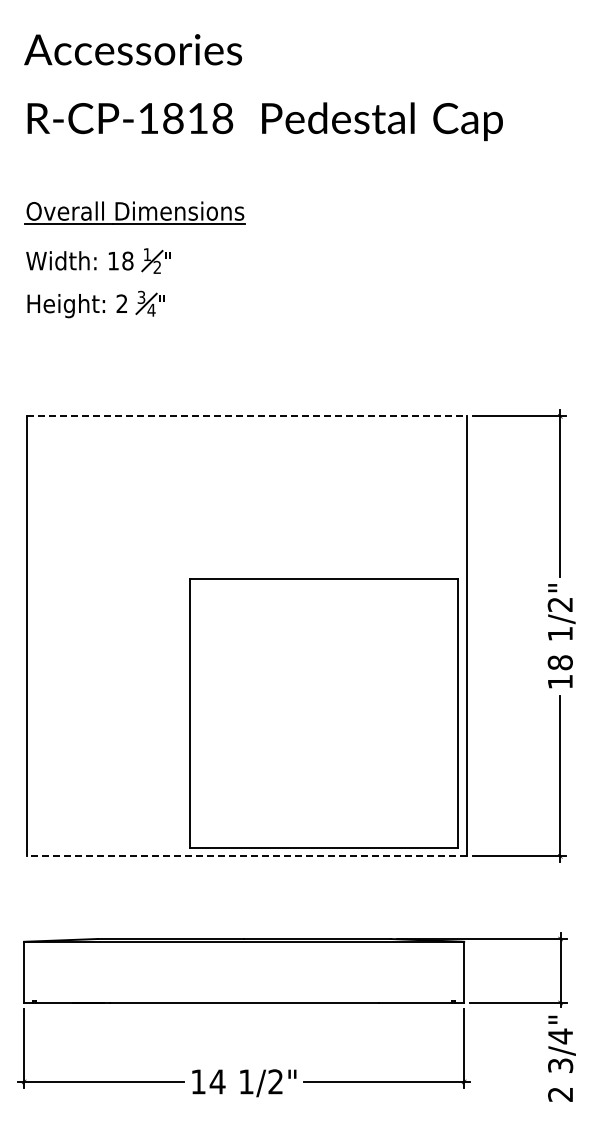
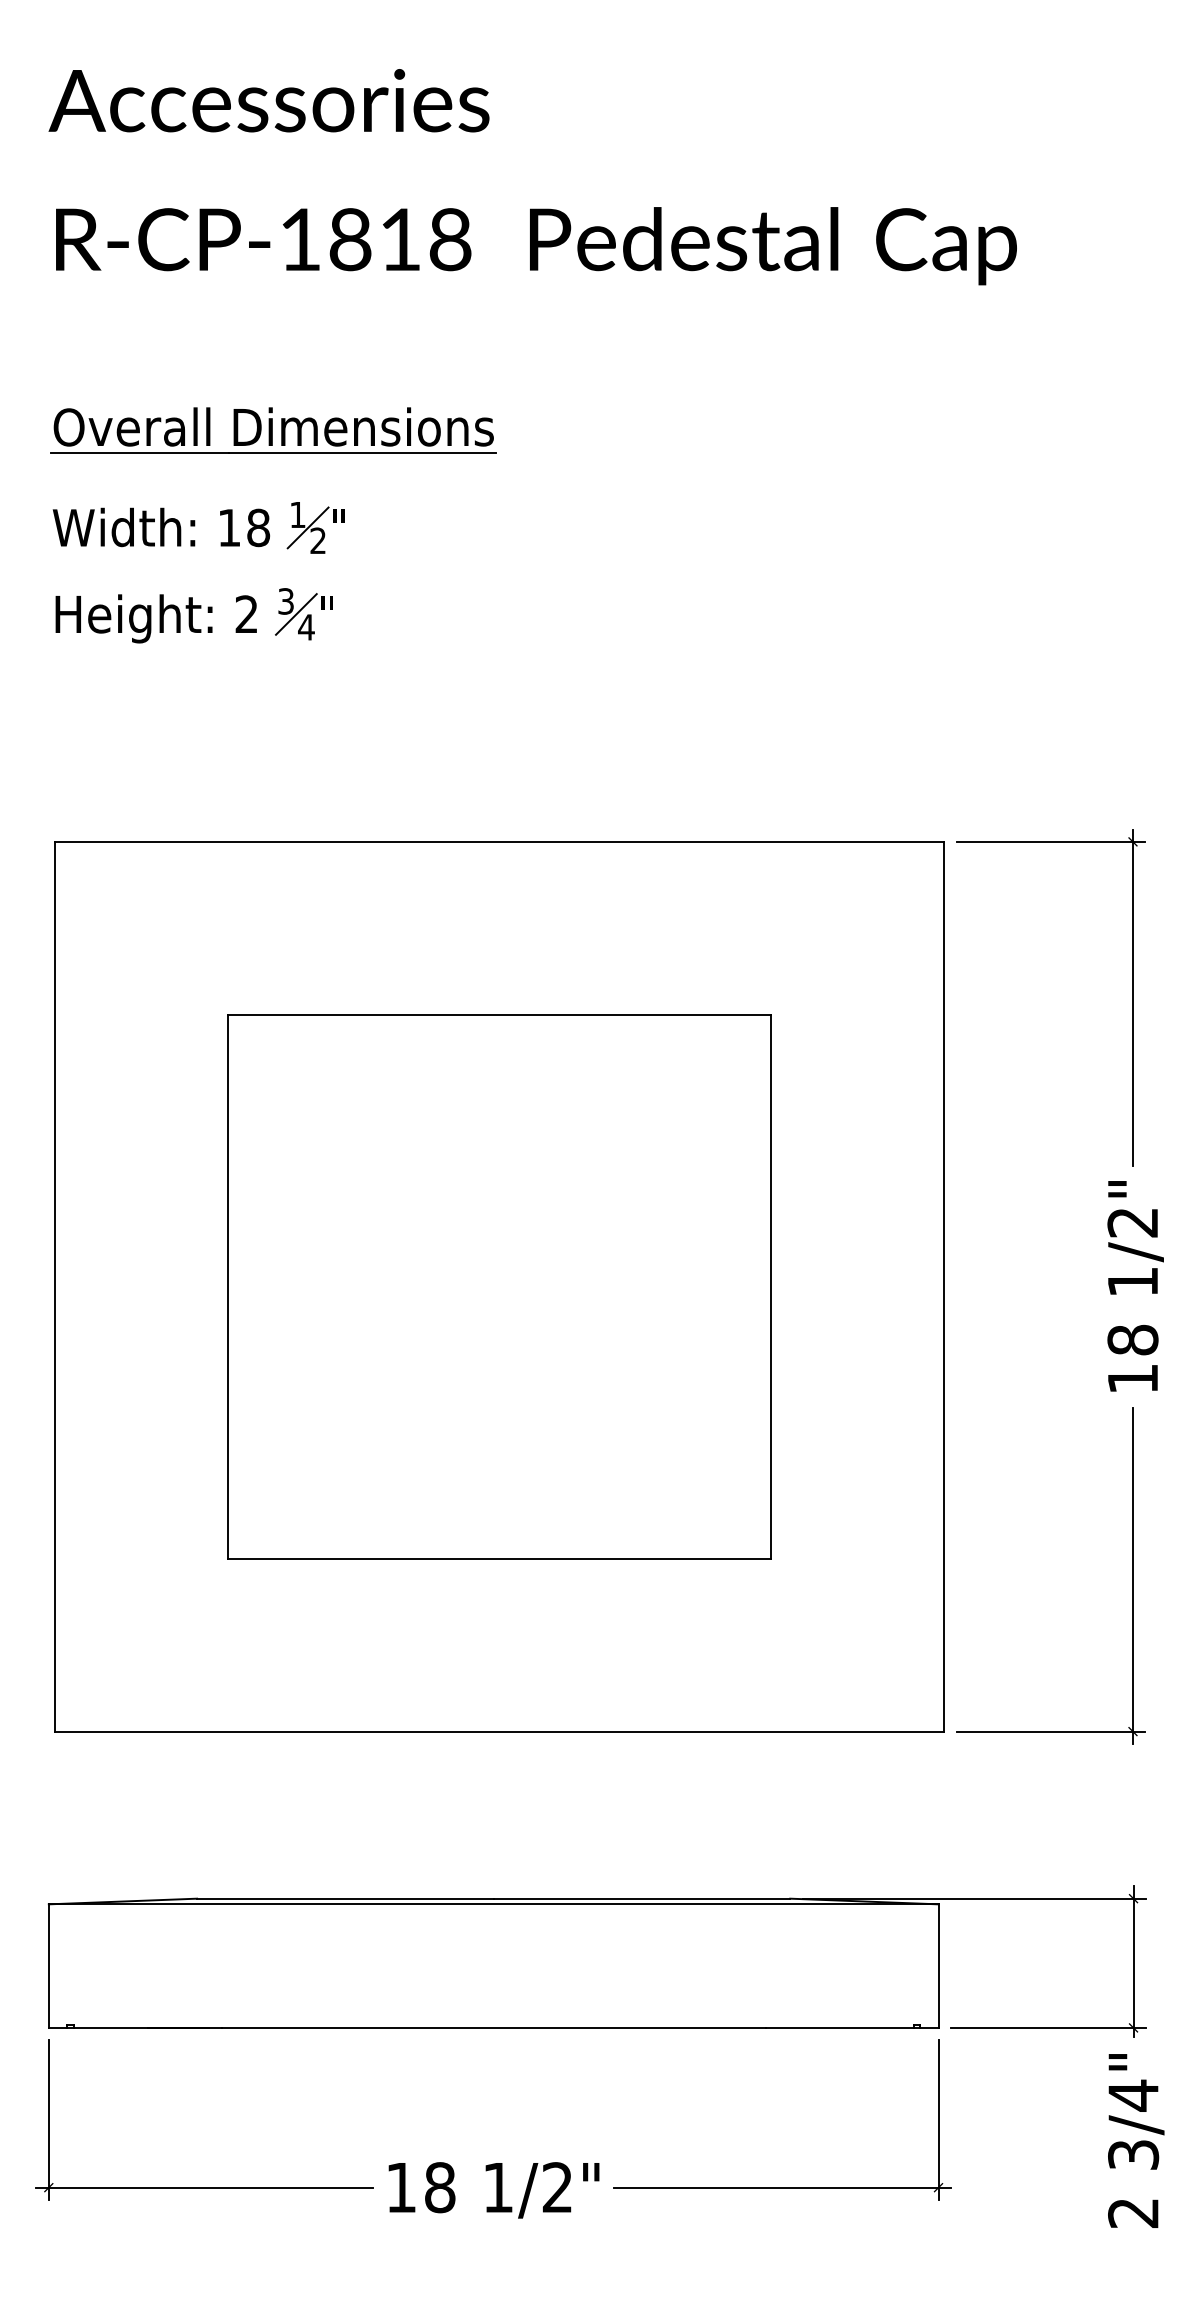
line: (247, 416) -> (500, 842), dashed -> solid
part: (323, 713) -> (498, 1287), moved
line: (246, 856) -> (498, 1731), dashed -> solid
text: (217, 1081) -> (439, 2186), 14 -> 18

